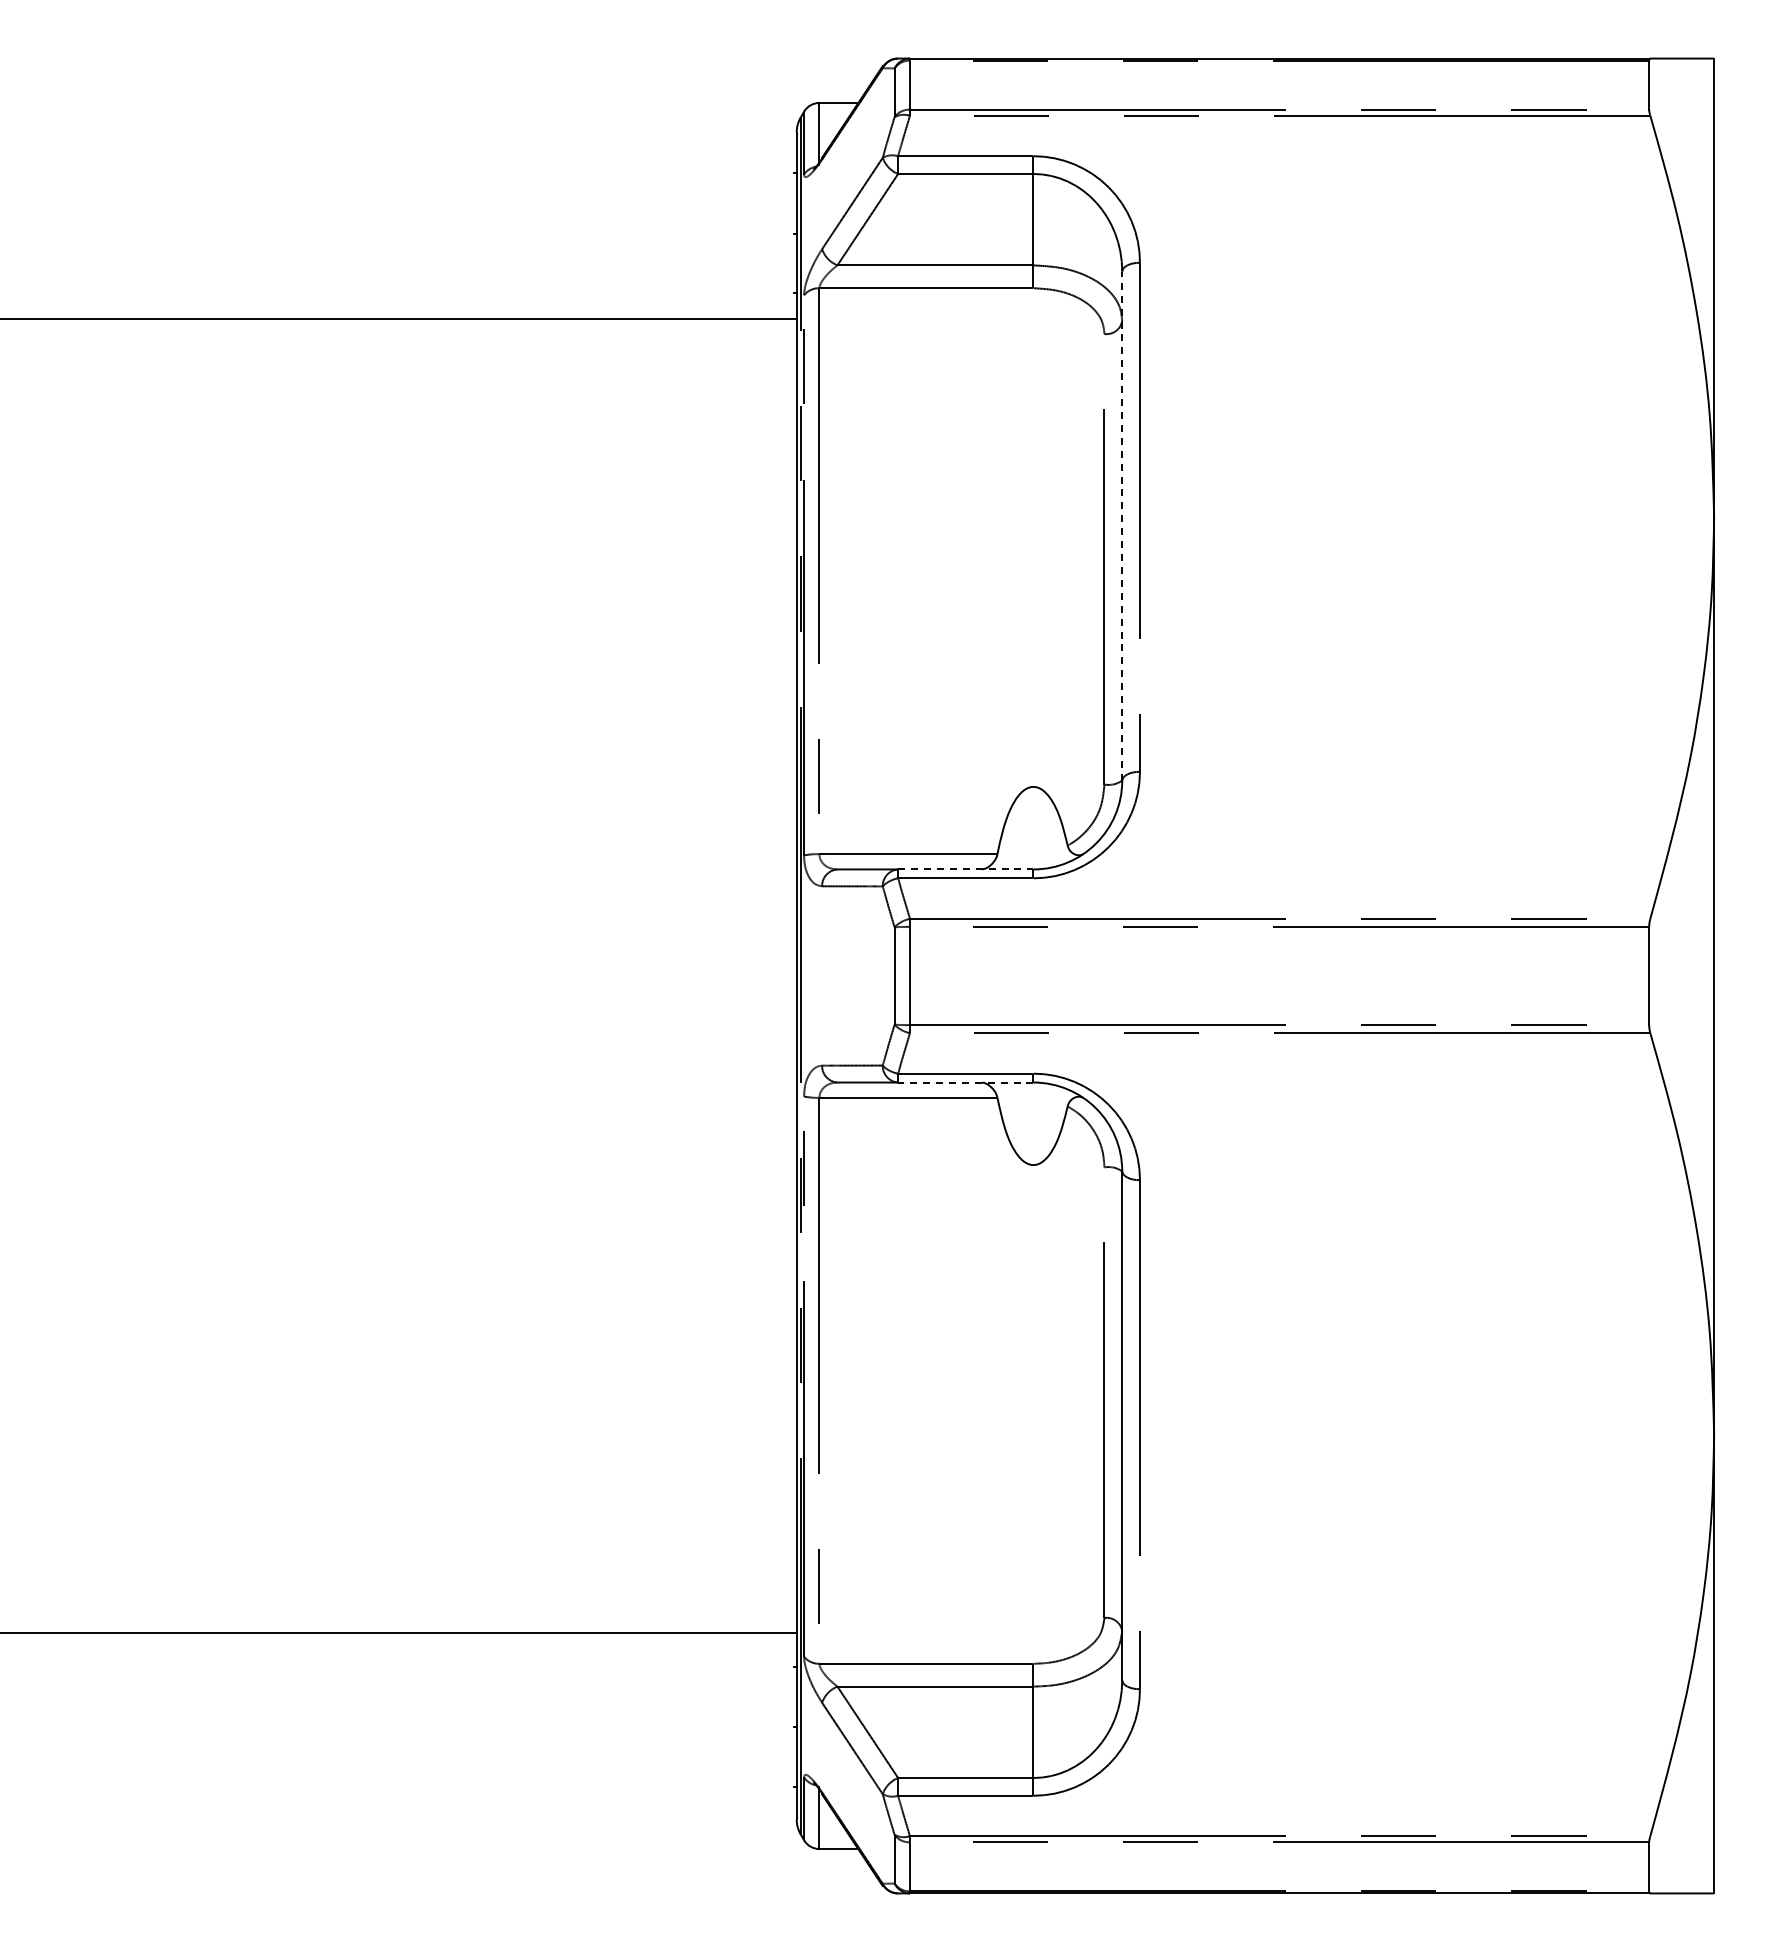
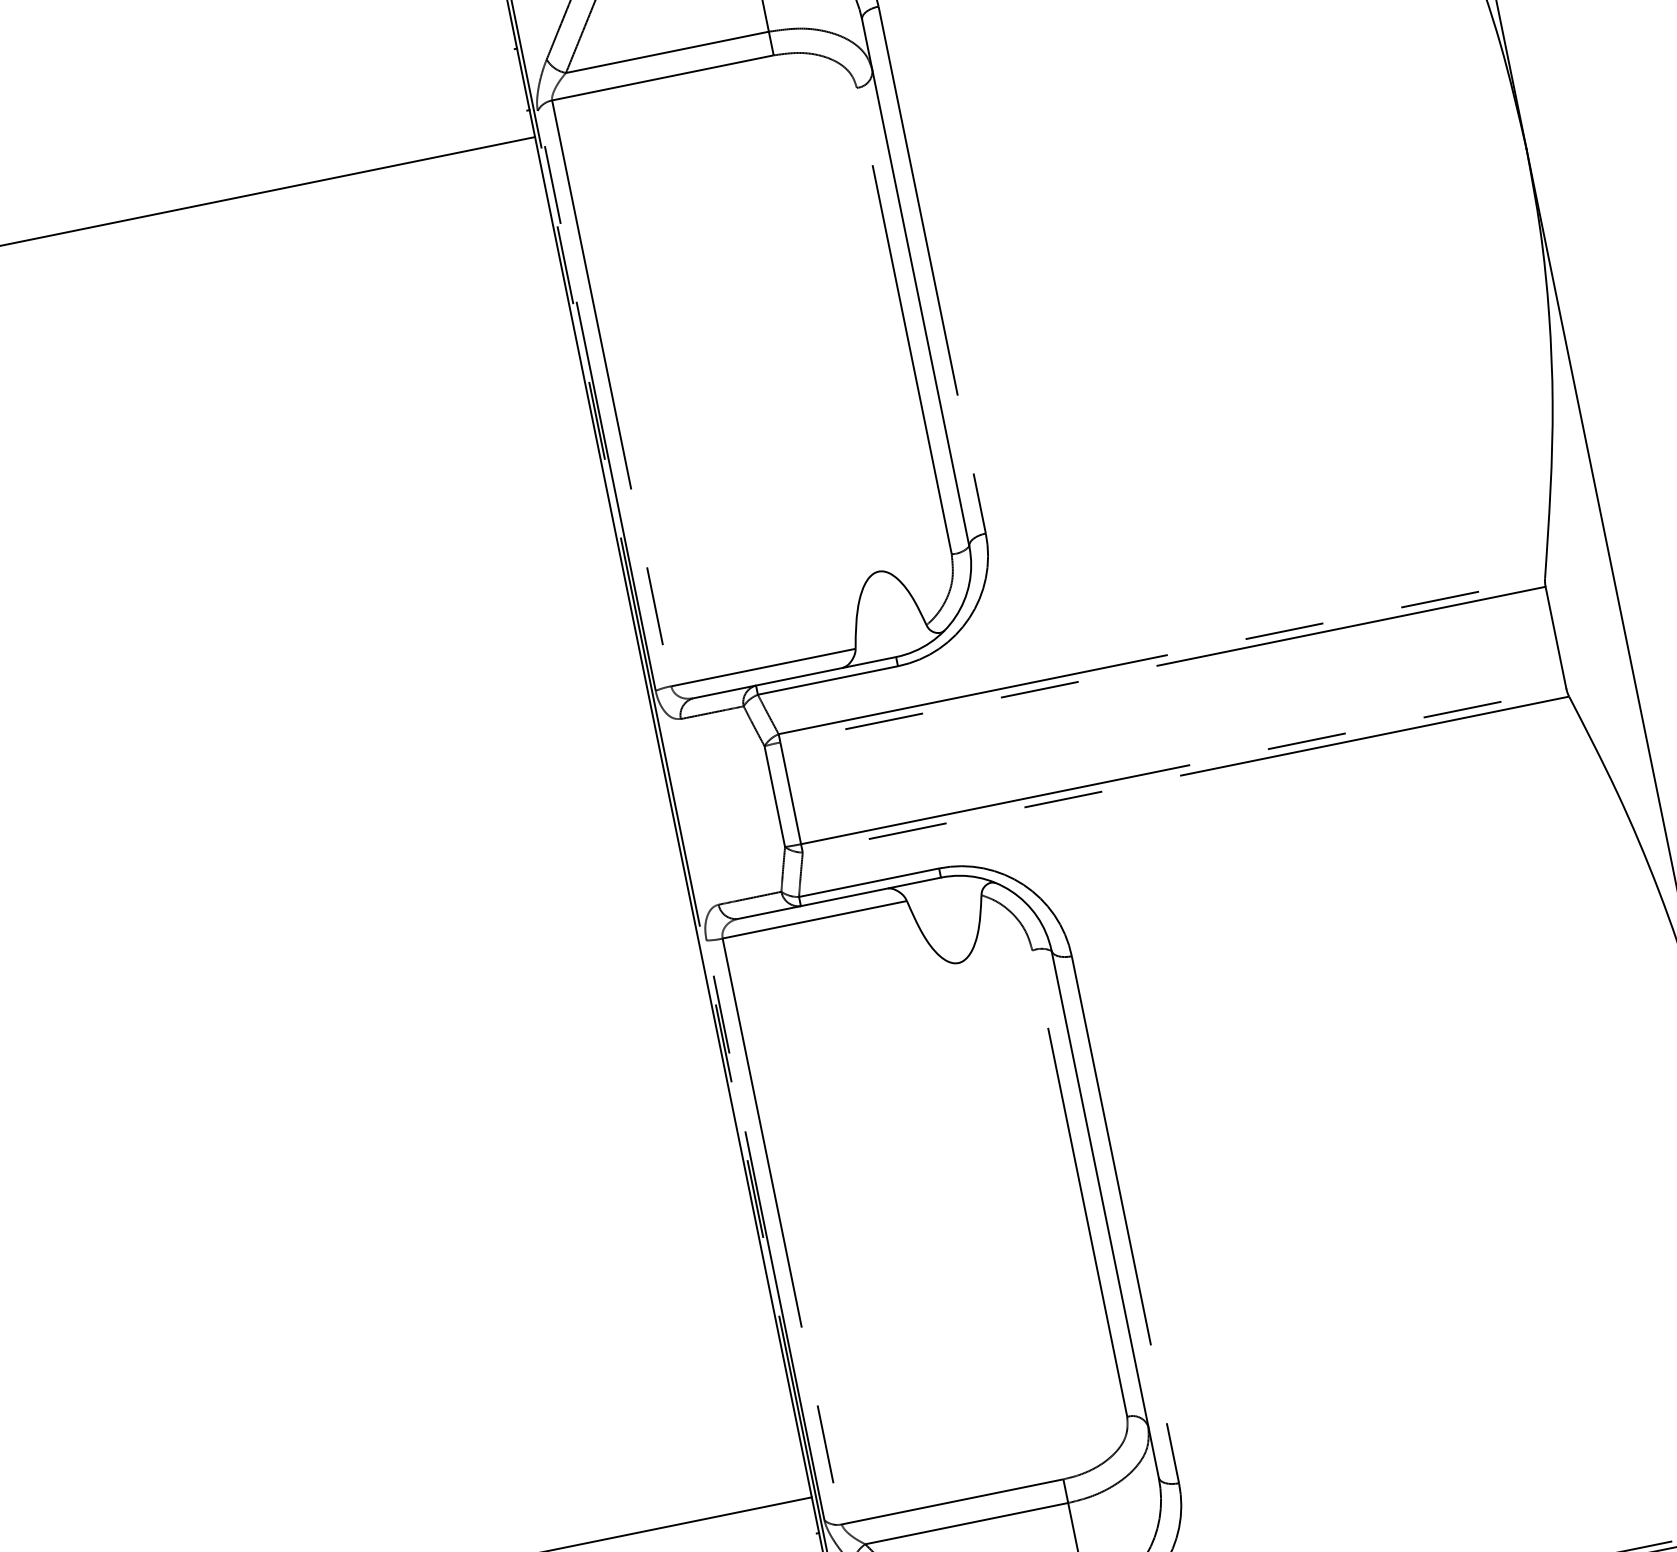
line: (1122, 526) -> (916, 283), dashed -> solid
line: (965, 869) -> (825, 671), dashed -> solid
line: (965, 1082) -> (870, 891), dashed -> solid

